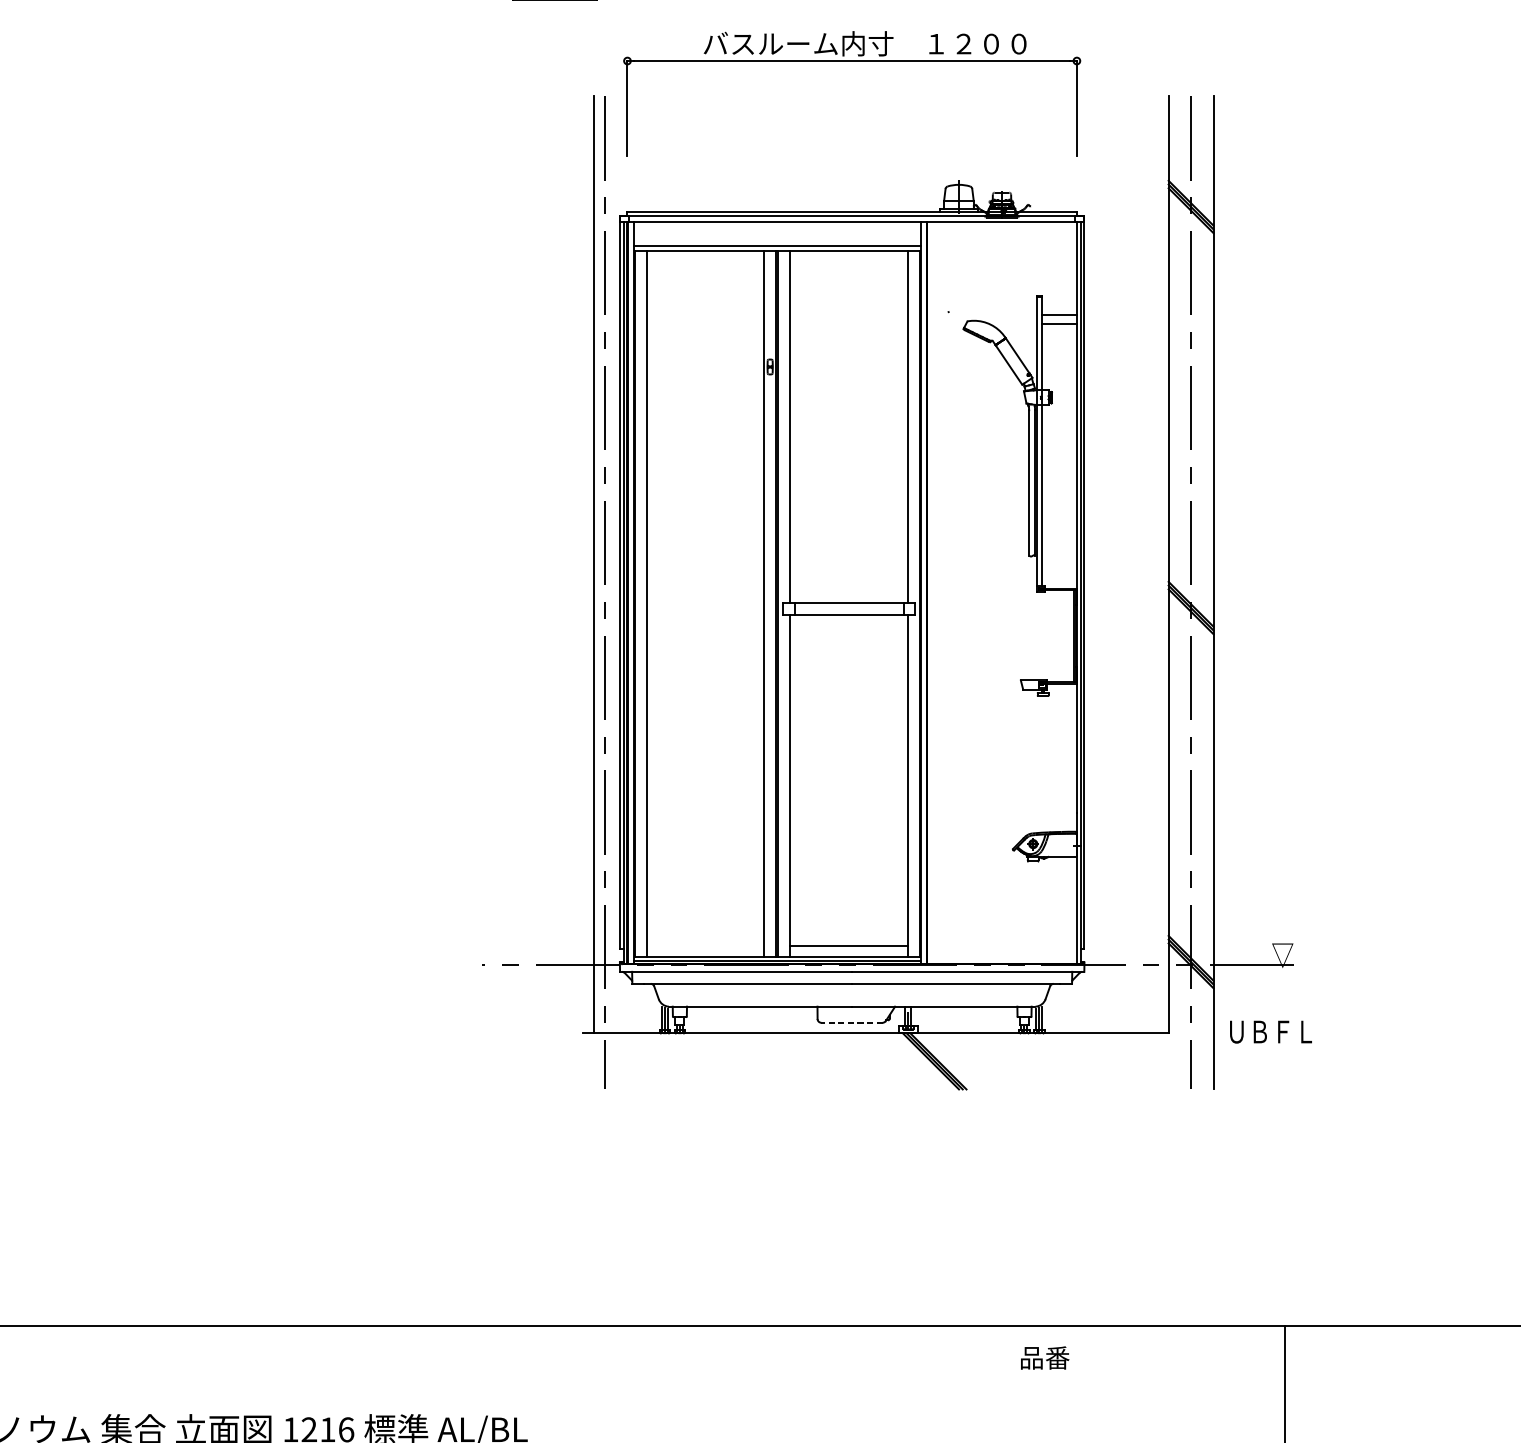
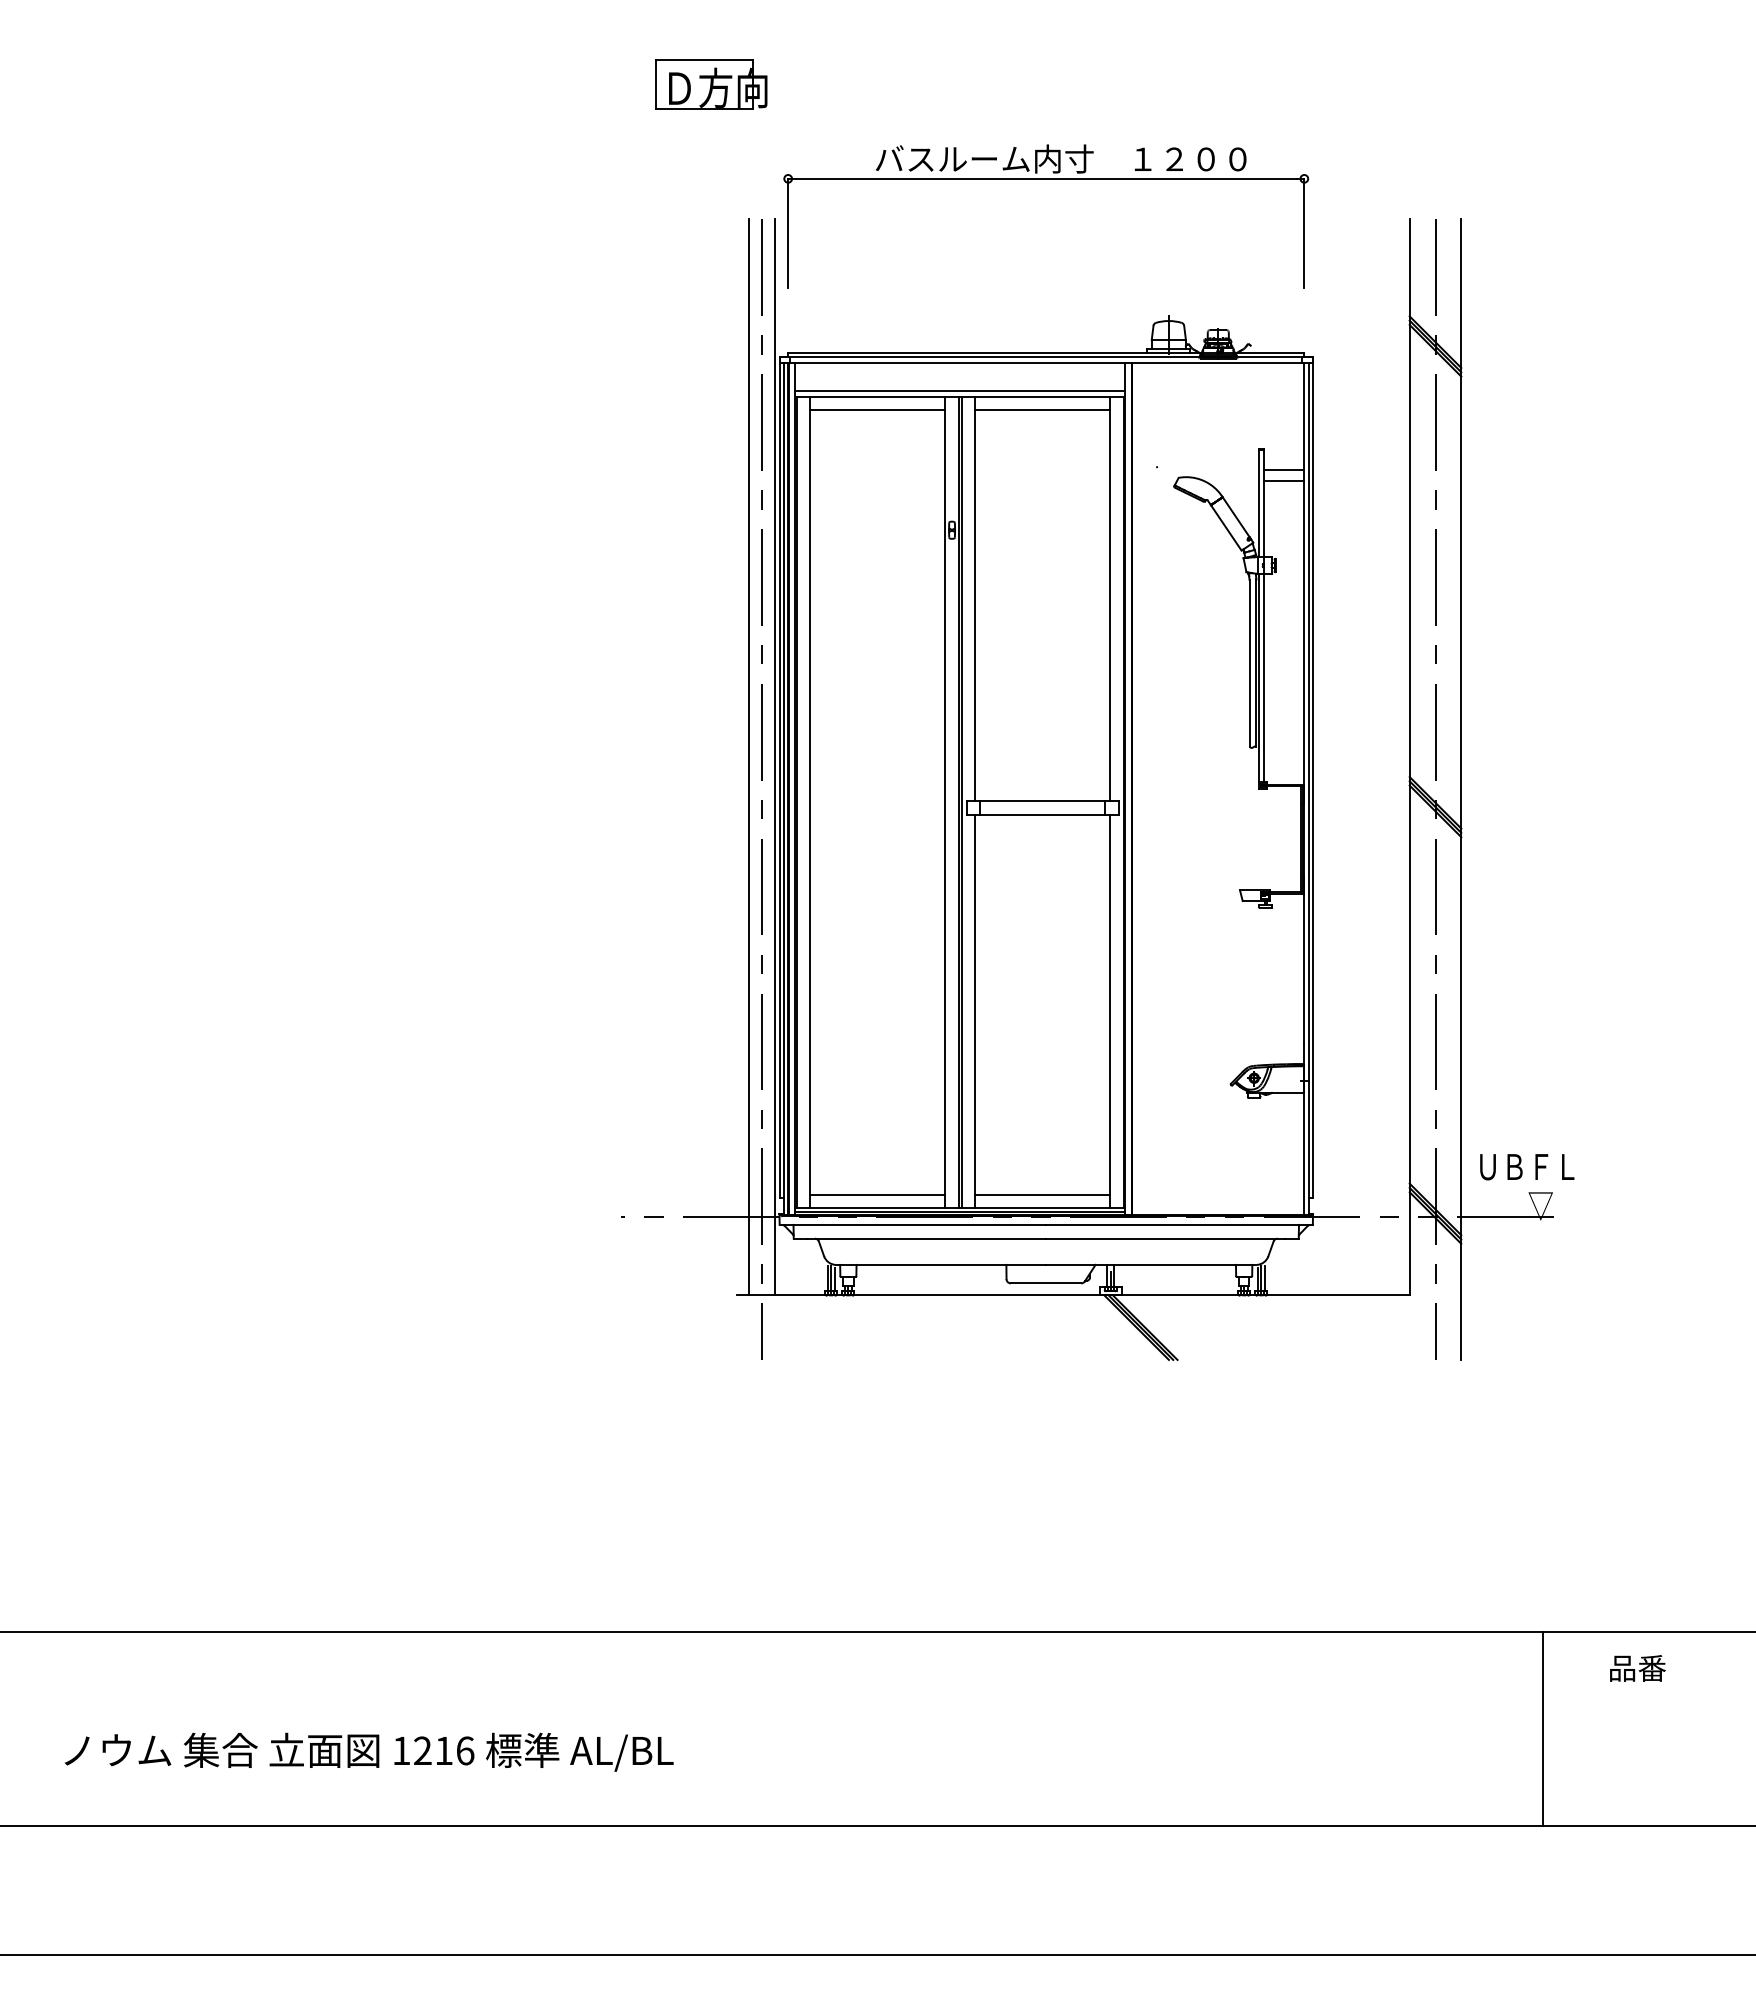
line: (705, 261) -> (877, 409), added
line: (848, 261) -> (1042, 409), added
line: (616, 564) -> (775, 757), added
line: (705, 946) -> (877, 1195), added
line: (851, 1022) -> (1045, 1283), dashed -> solid
text: (1271, 1032) -> (1527, 1167), moved
text: (1044, 1358) -> (1637, 1668), moved

